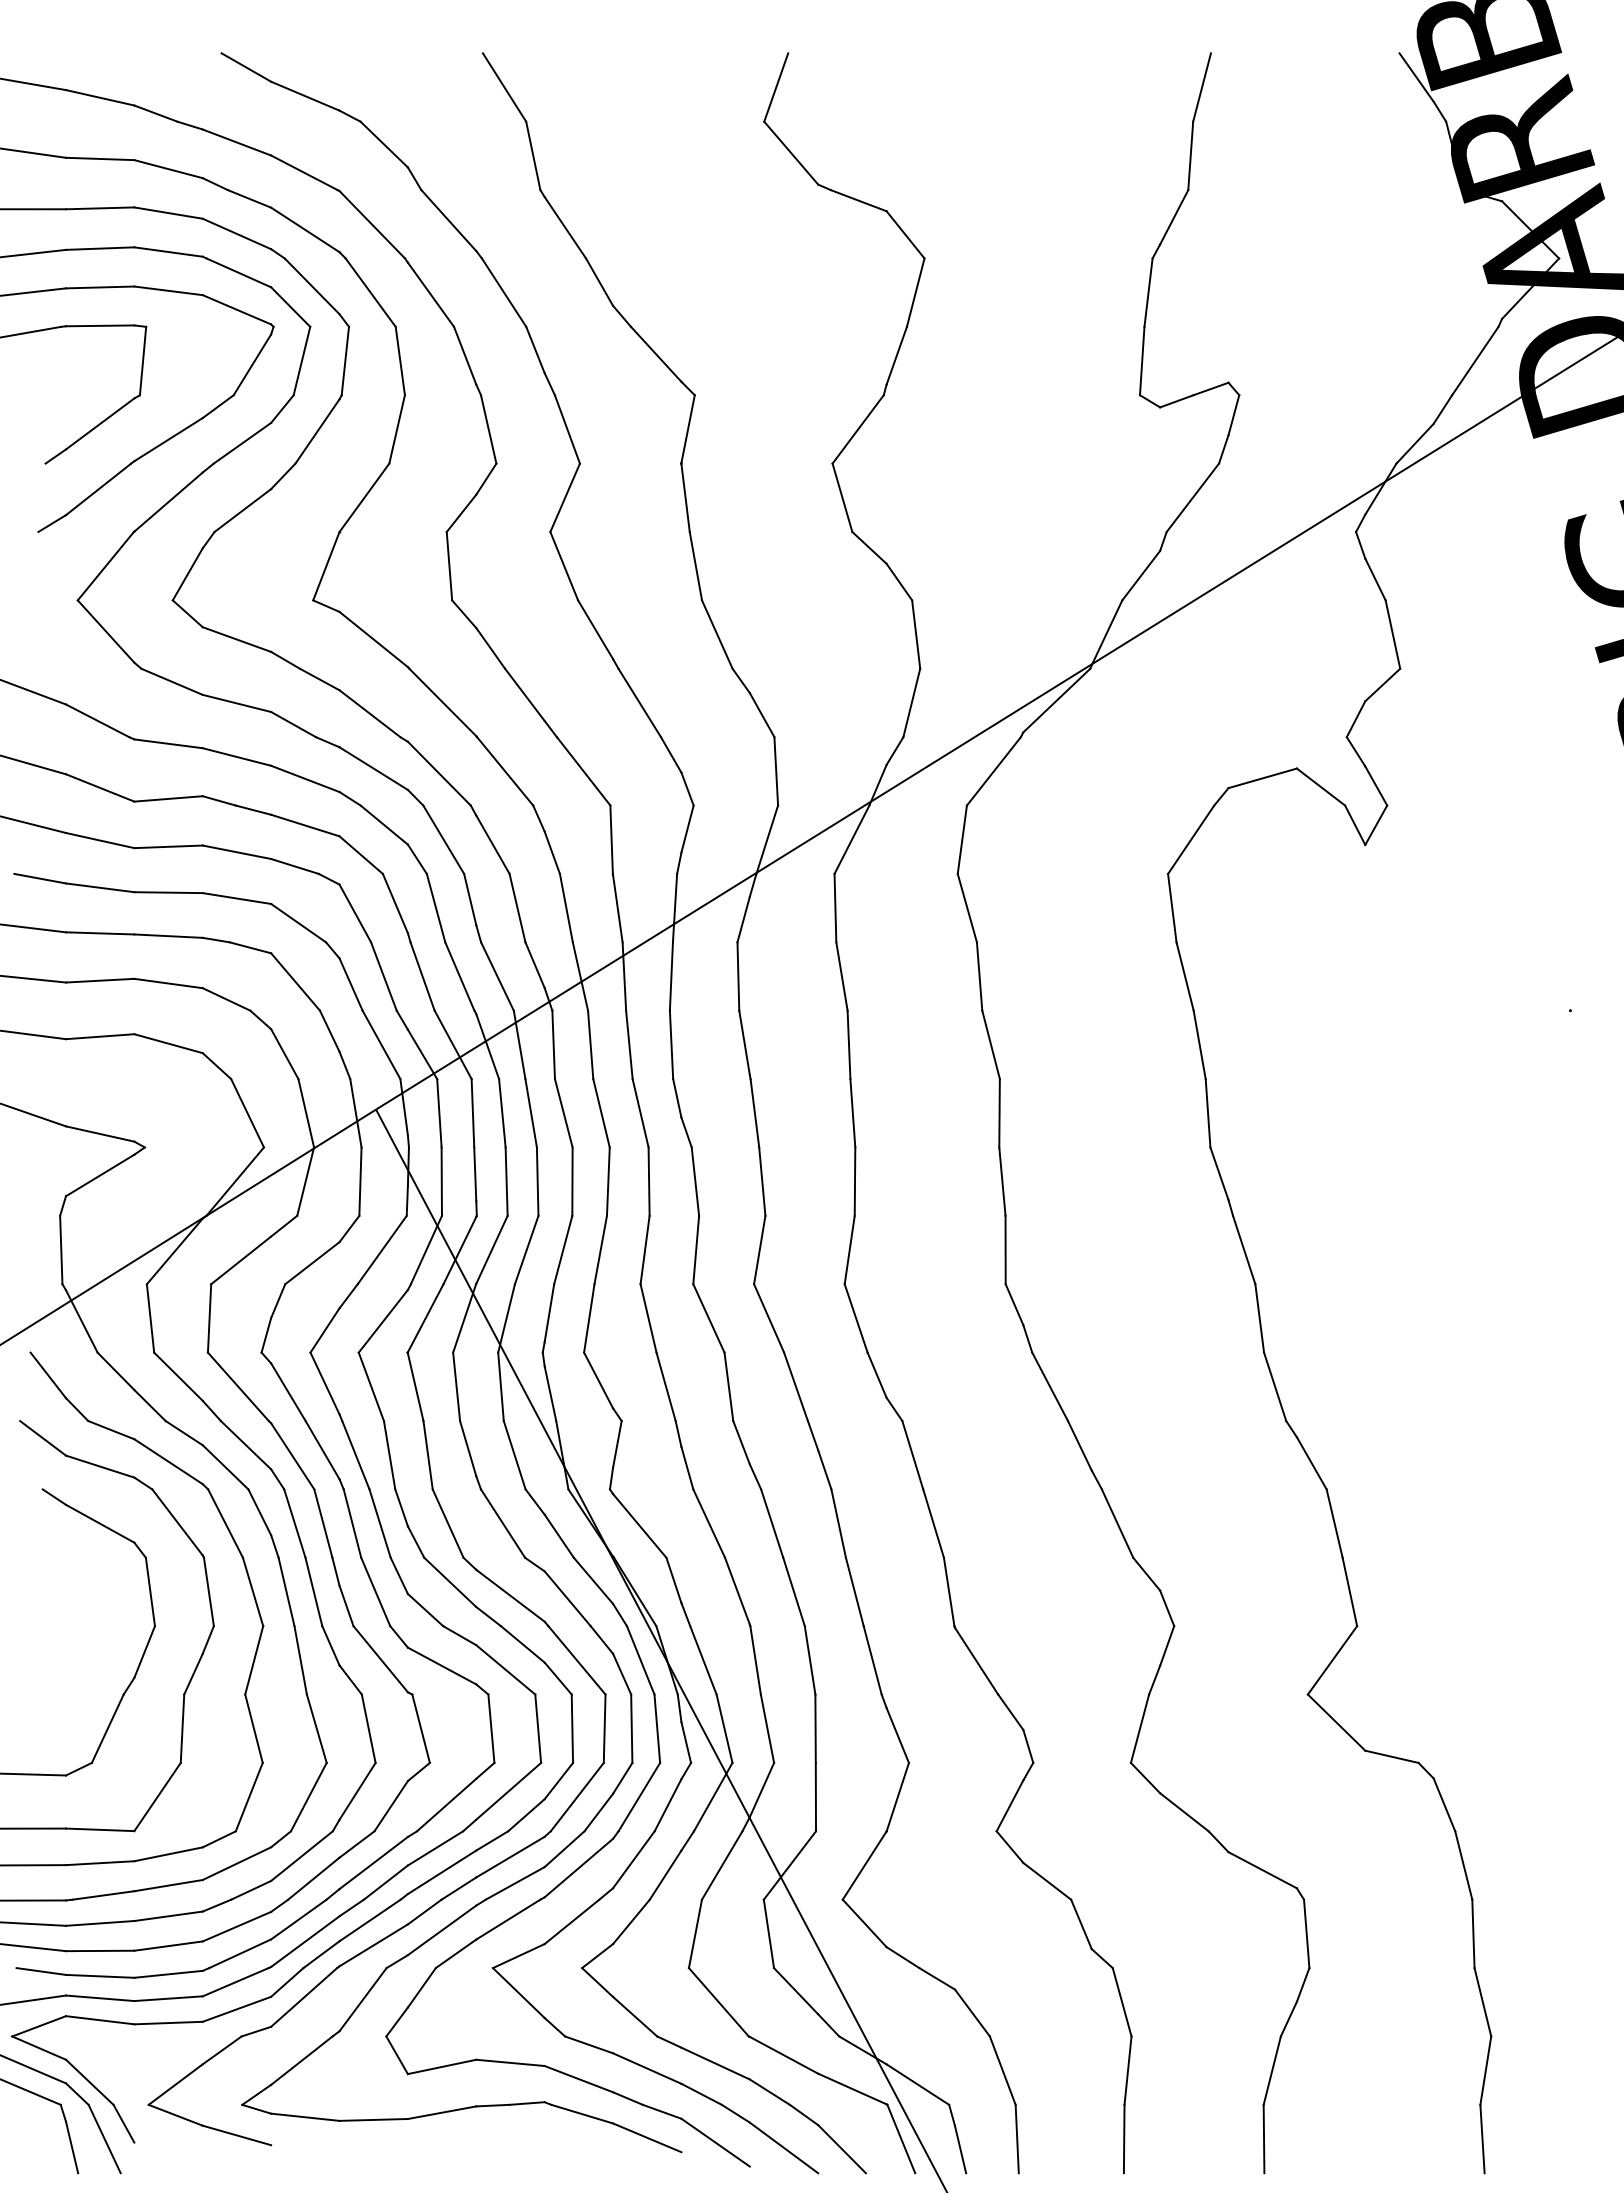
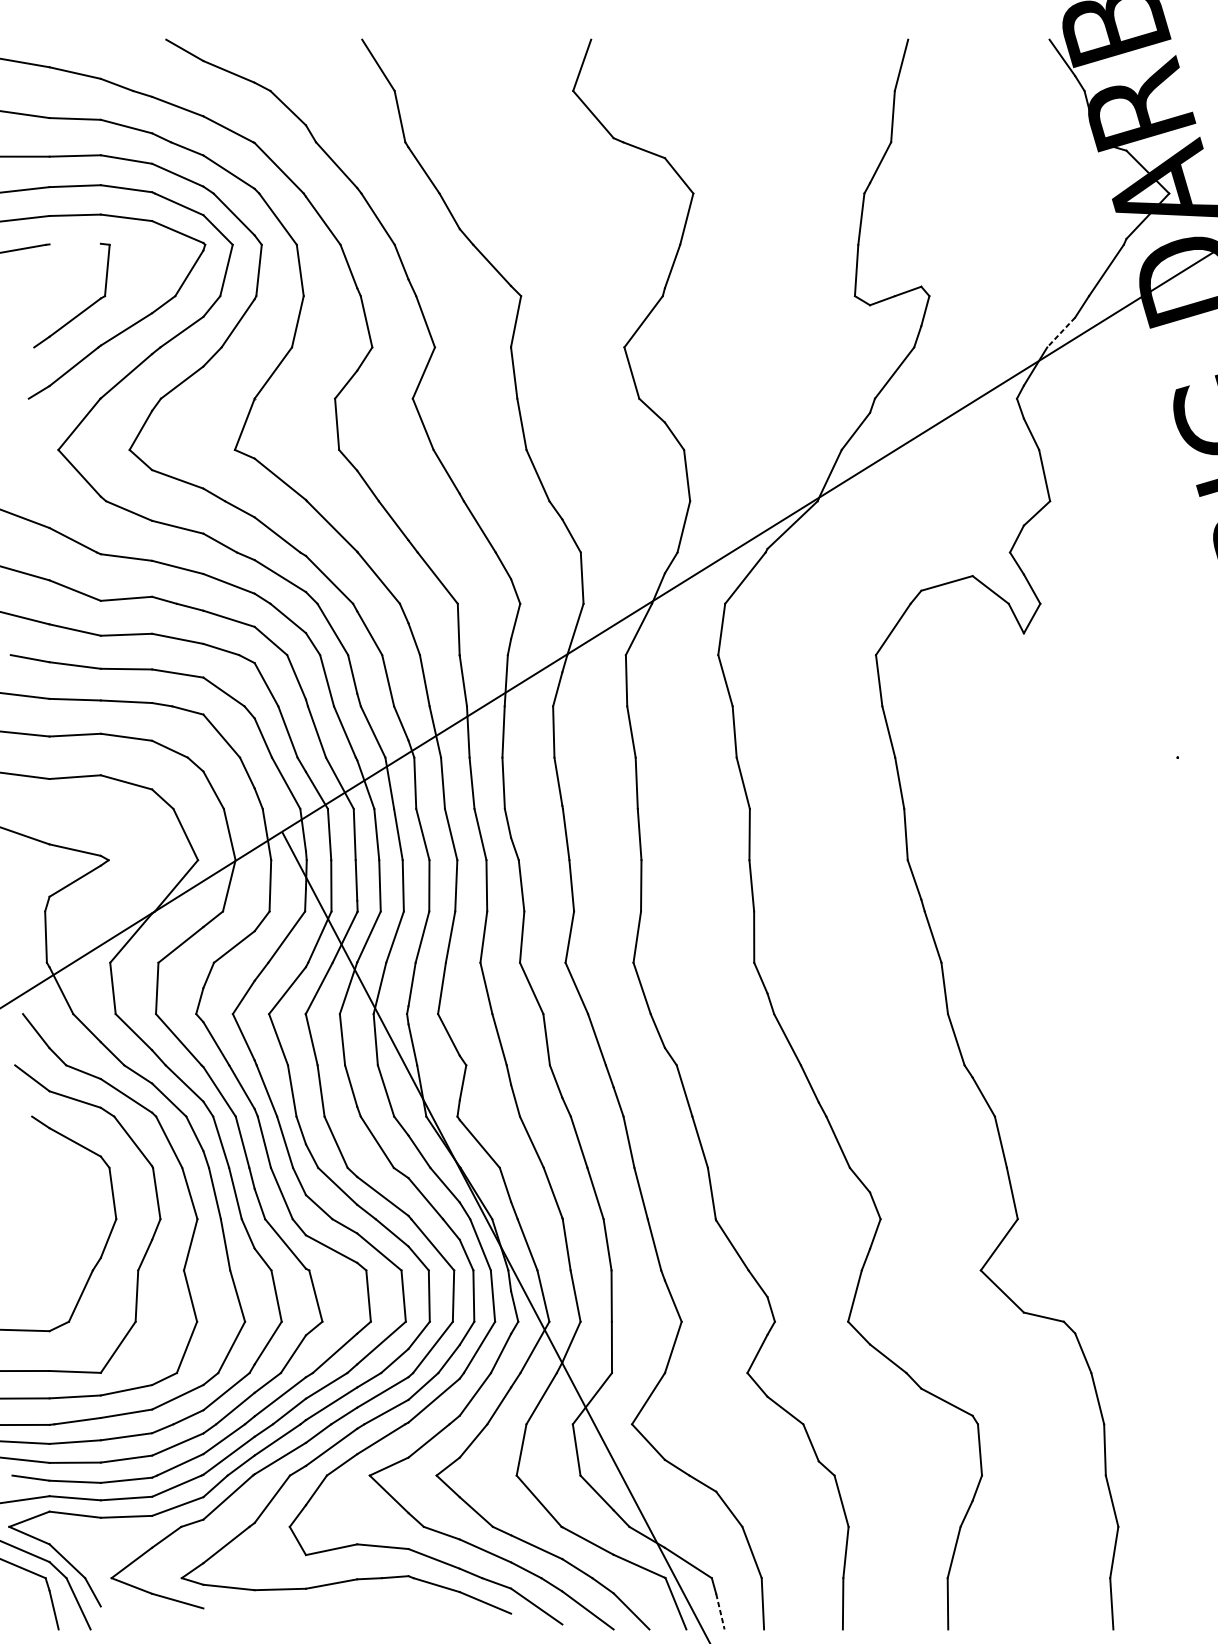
line: (99, 325) -> (74, 243), removed
line: (1414, 444) -> (1060, 333), solid -> dashed
line: (960, 2150) -> (720, 1612), solid -> dashed

